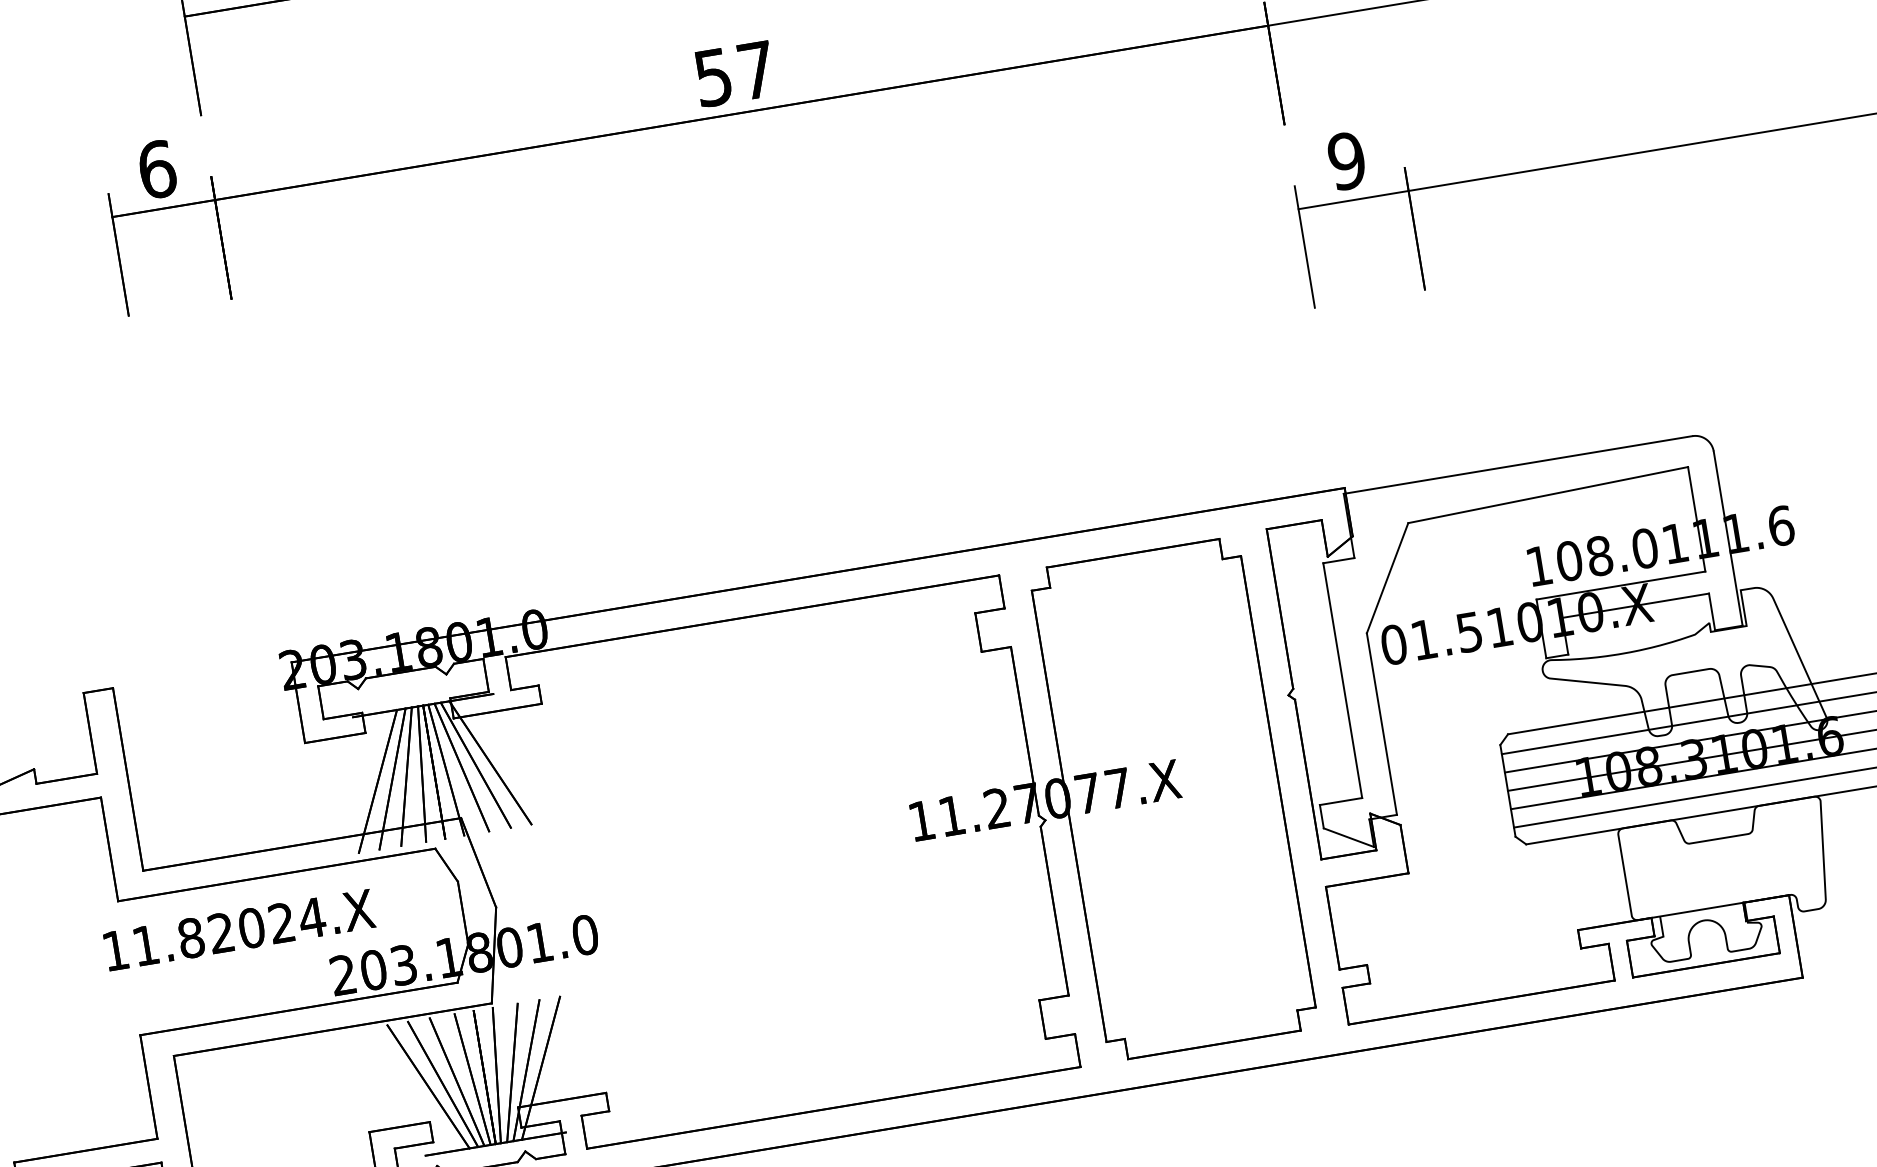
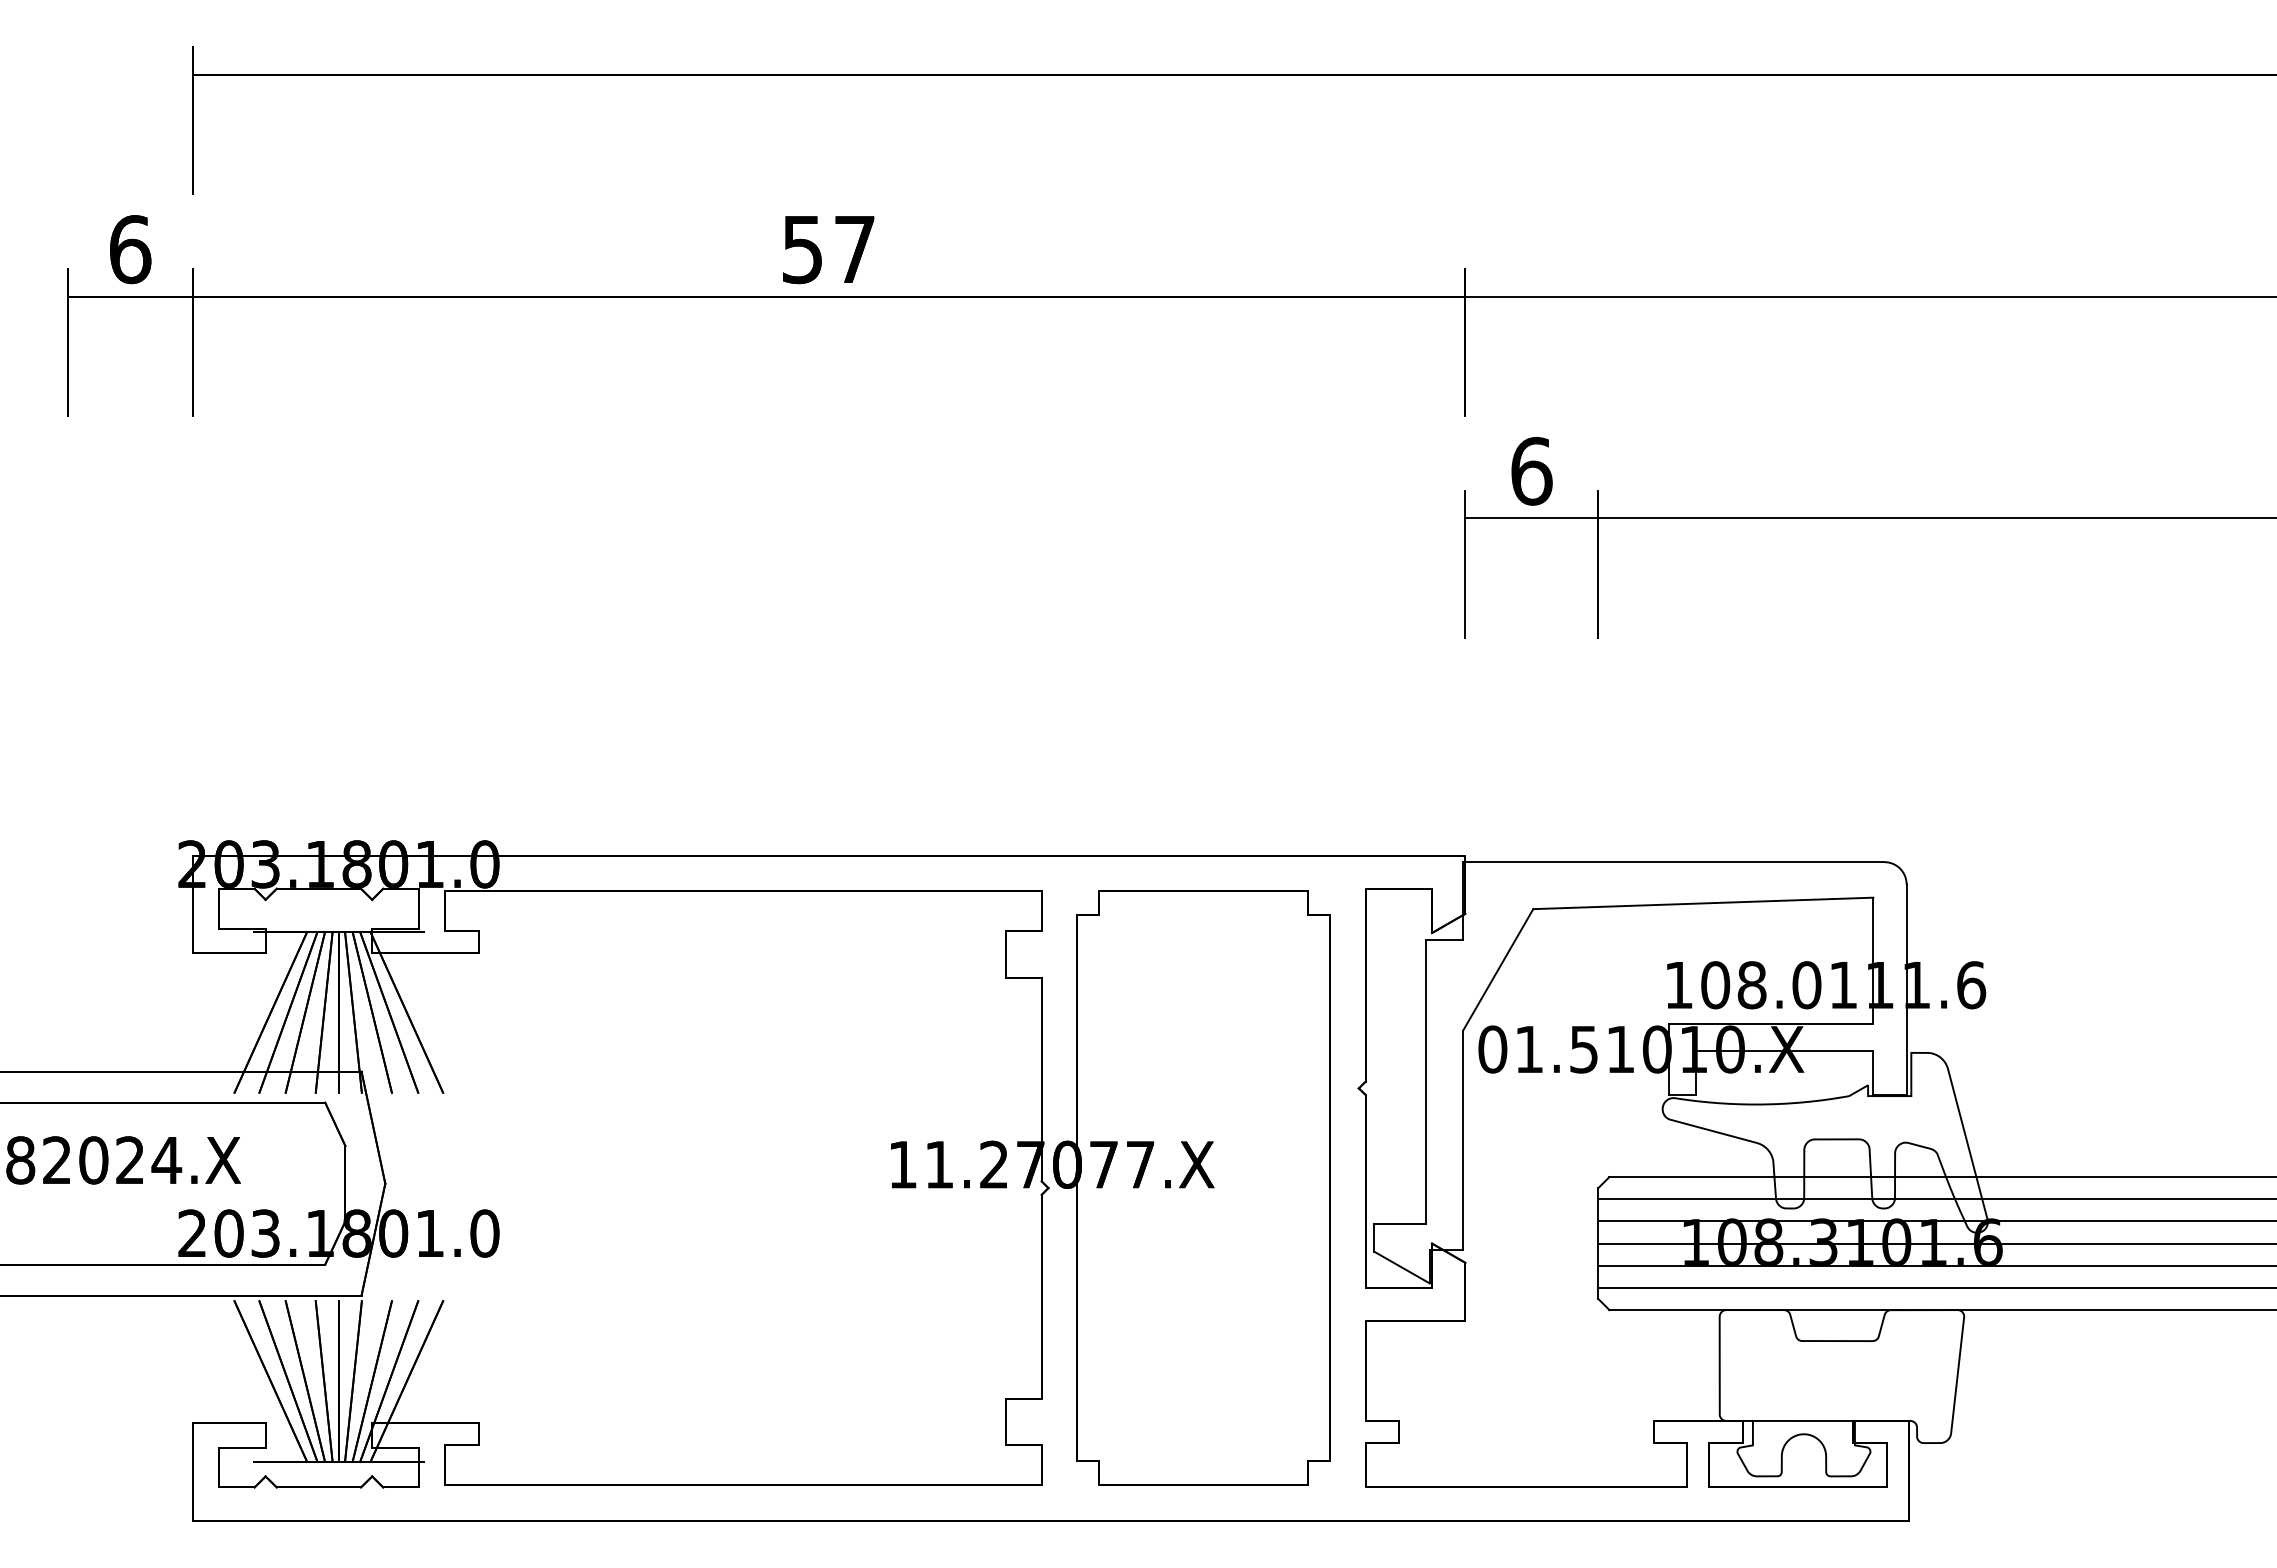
text: (1346, 160) -> (1531, 470), 9 -> 6

